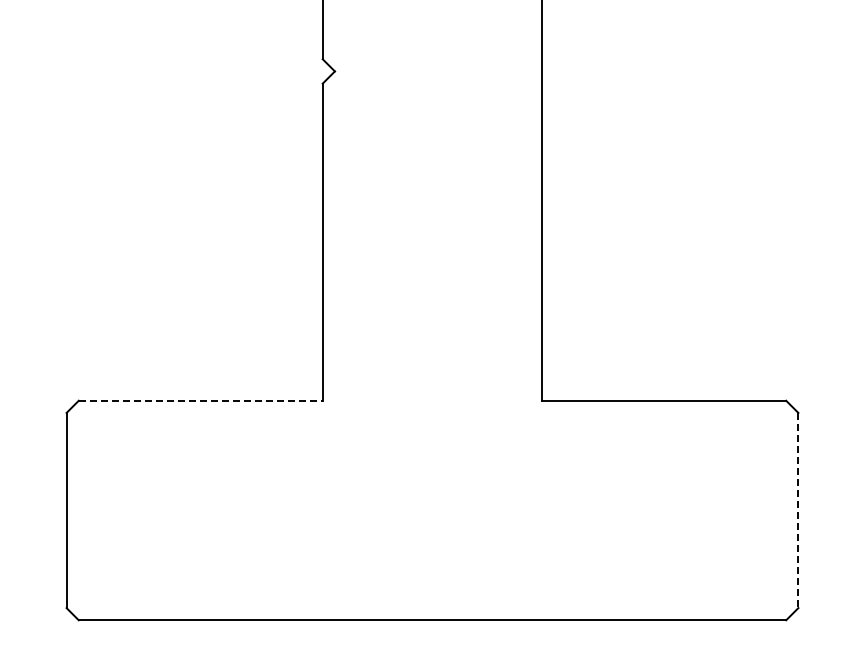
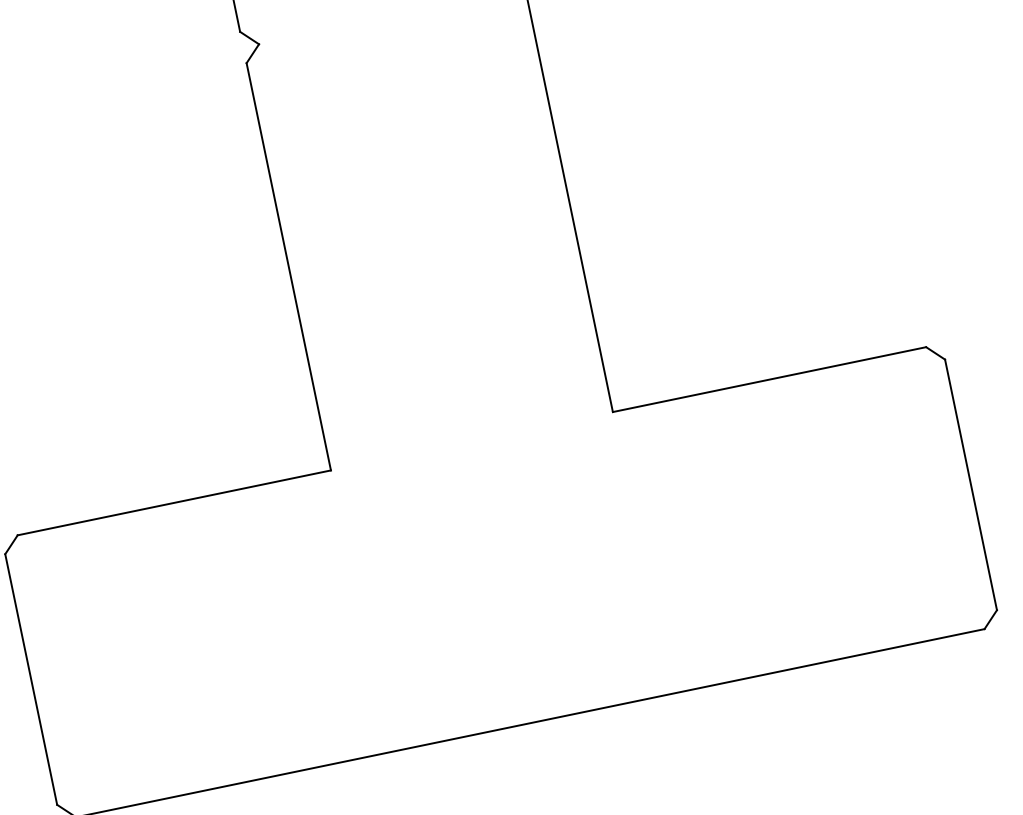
line: (200, 400) -> (173, 502), dashed -> solid
line: (798, 510) -> (971, 484), dashed -> solid

